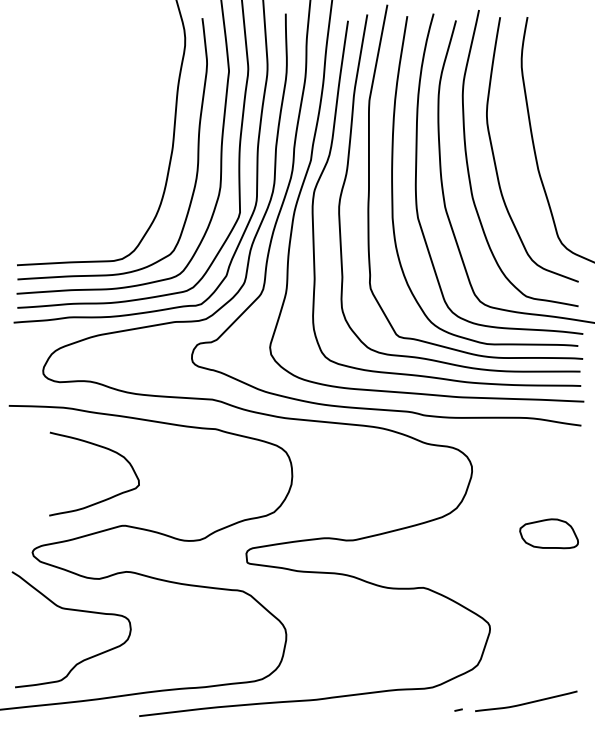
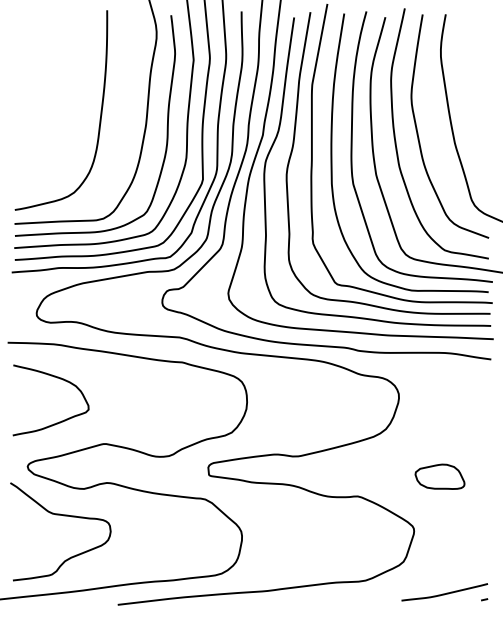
curve: (117, 140) -> (99, 118), added
curve: (100, 500) -> (56, 422), moved
part: (548, 533) -> (439, 476), moved
line: (458, 709) -> (484, 599), moved

